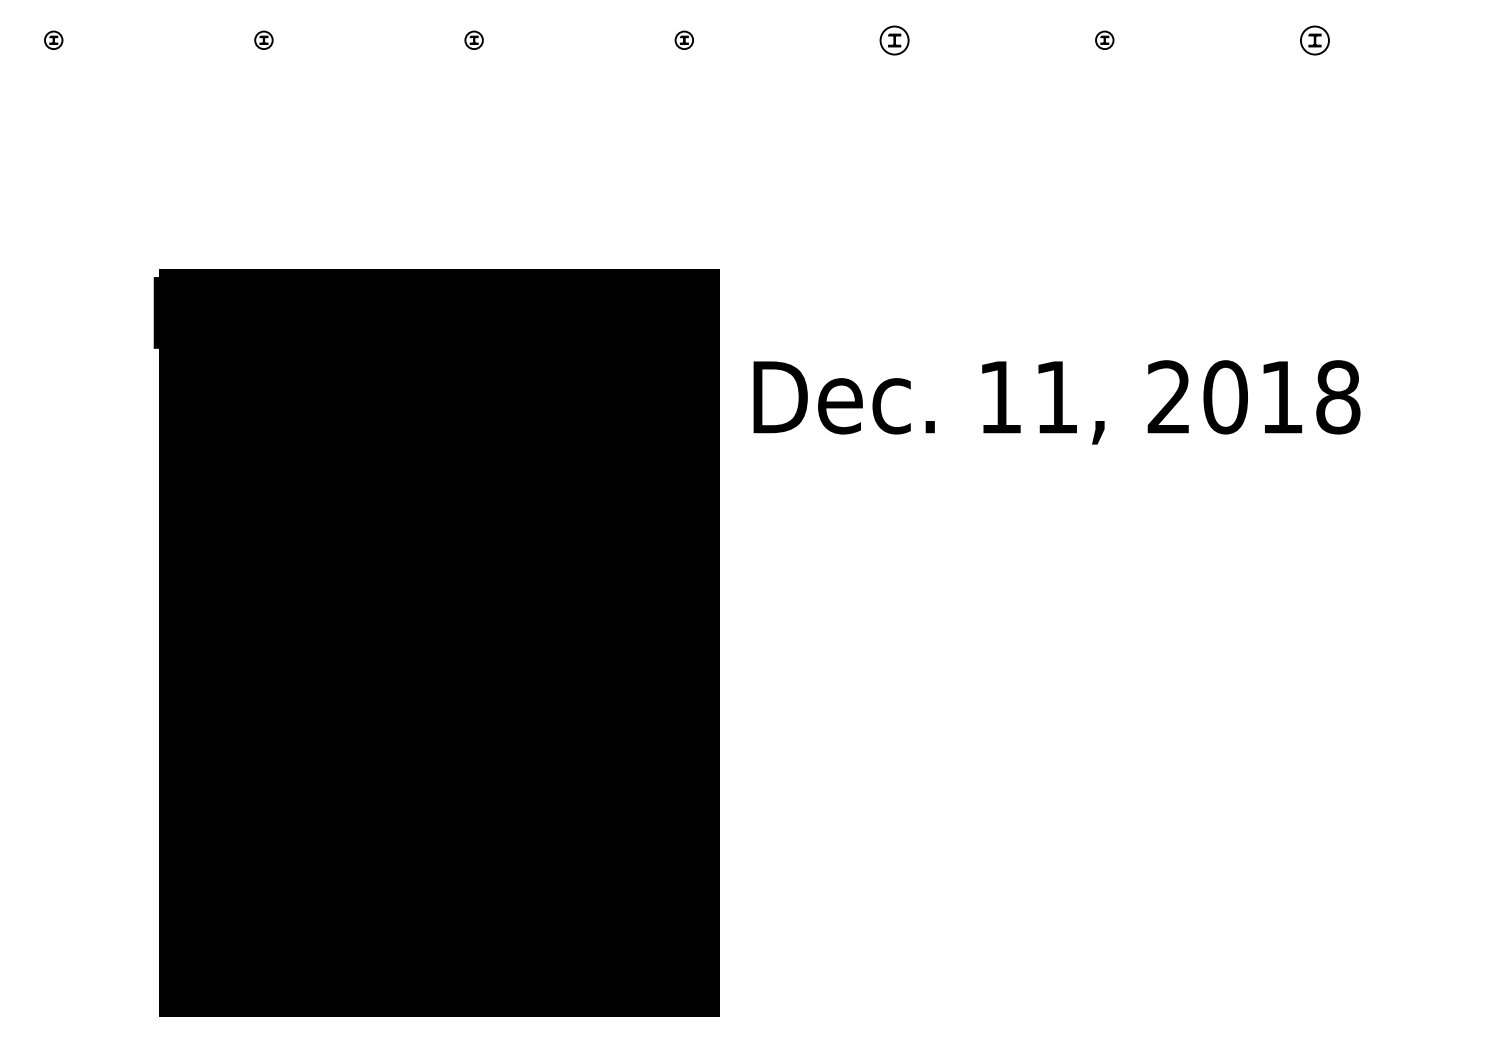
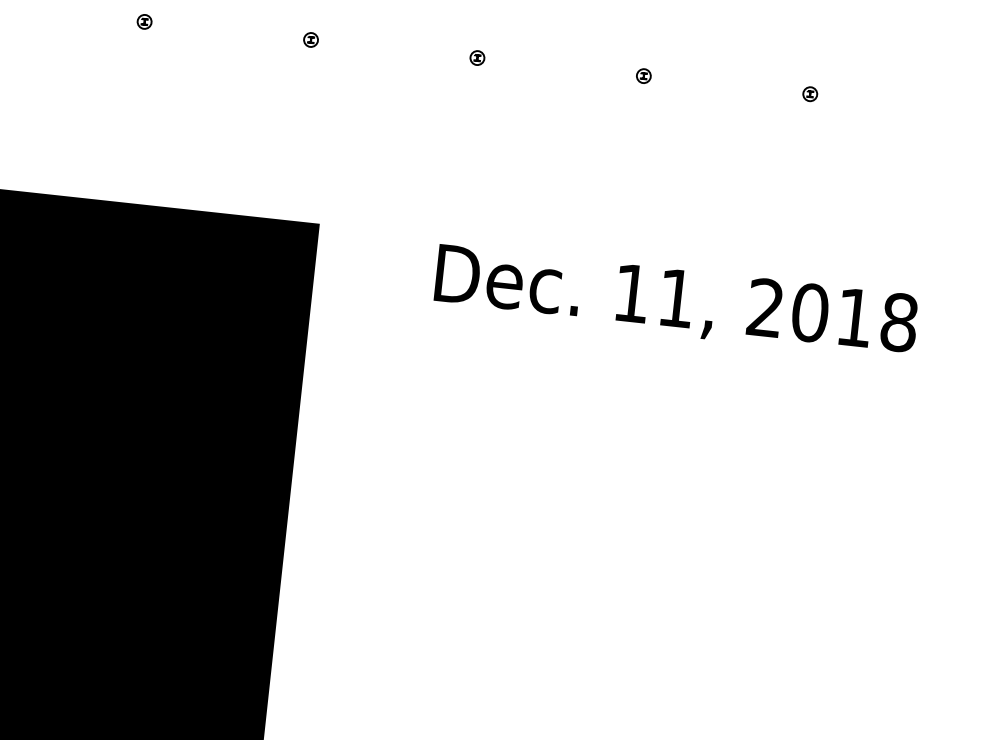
part: (894, 39) -> (477, 57), size x0.62
part: (1314, 39) -> (809, 93), size x0.62
text: (1056, 402) -> (675, 302), moved

